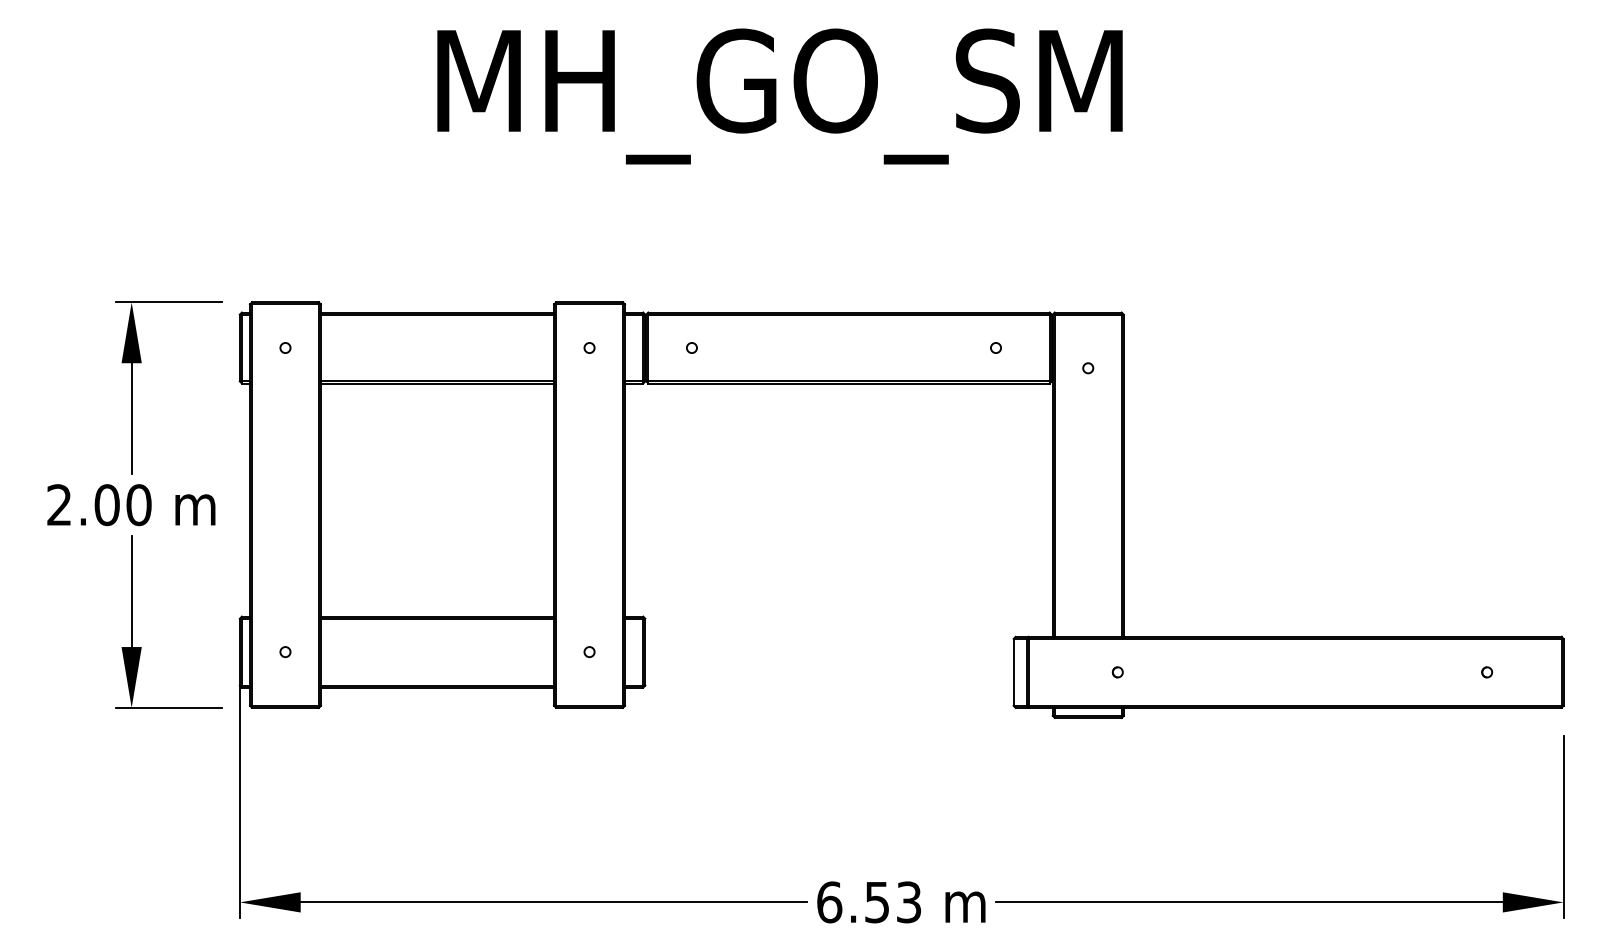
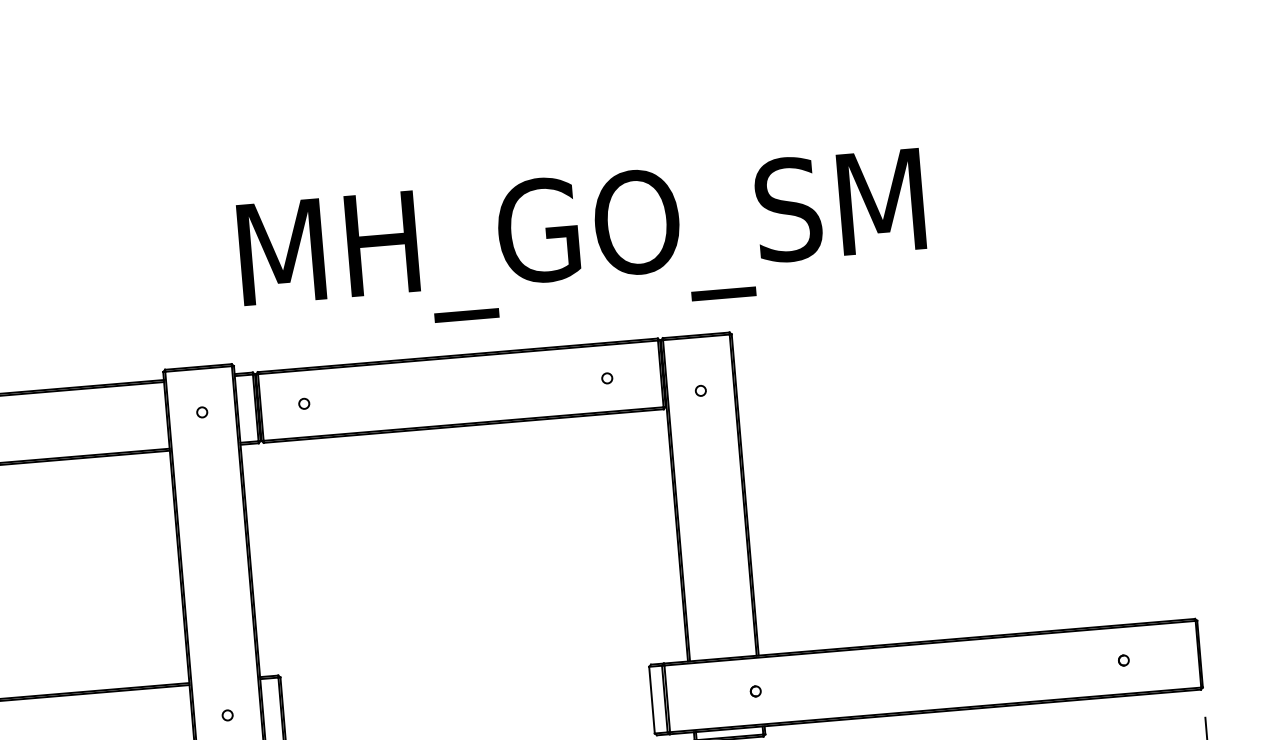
text: (779, 96) -> (582, 242), moved

